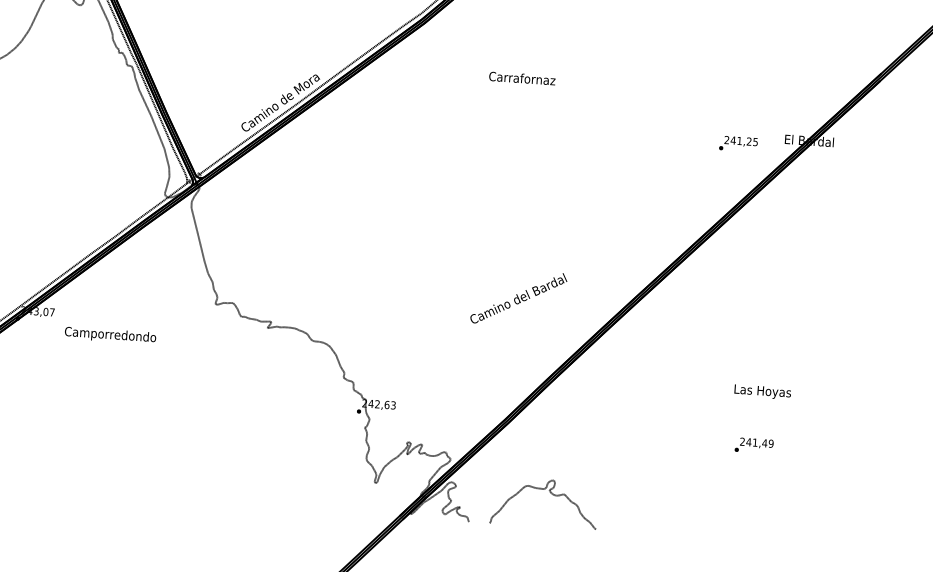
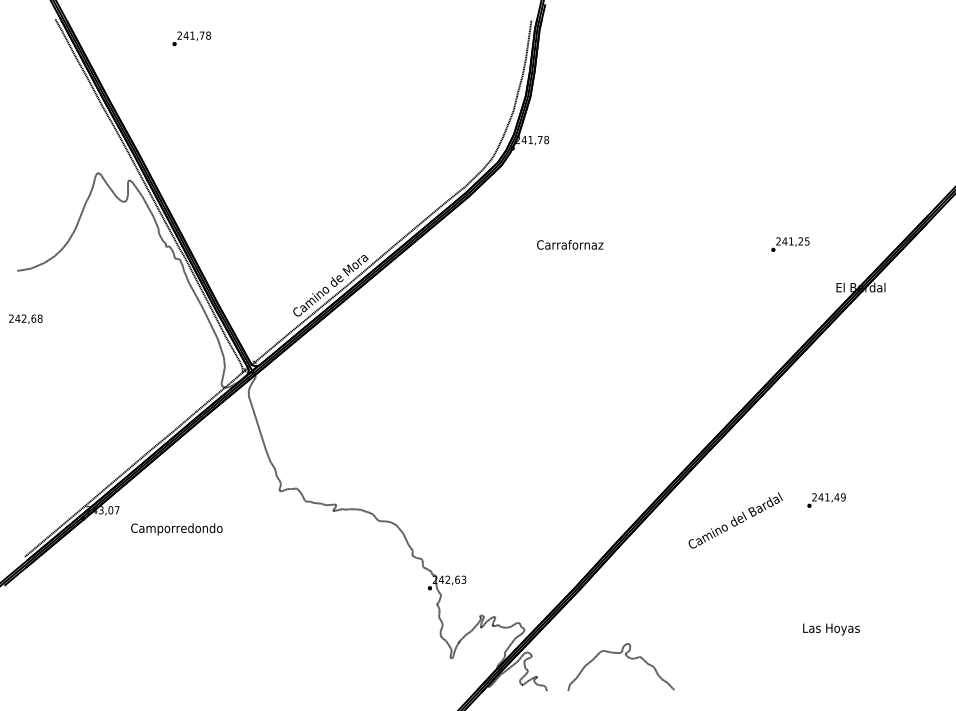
text: (738, 143) -> (790, 244), moved
text: (518, 298) -> (735, 520), moved
text: (762, 392) -> (831, 629), moved
text: (754, 445) -> (826, 500), moved

